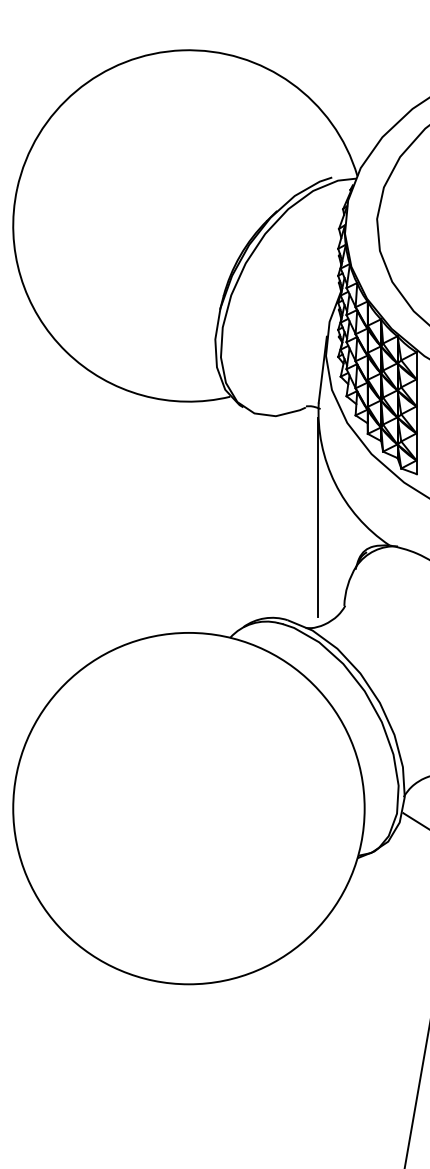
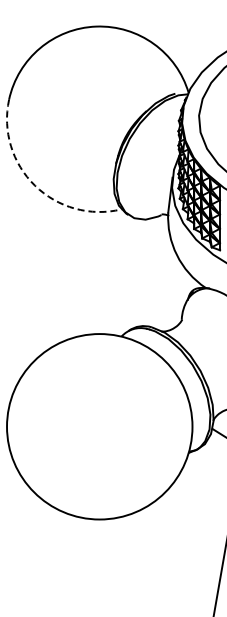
arc: (67, 351) -> (35, 185), solid -> dashed
line: (317, 516) -> (167, 272), removed

